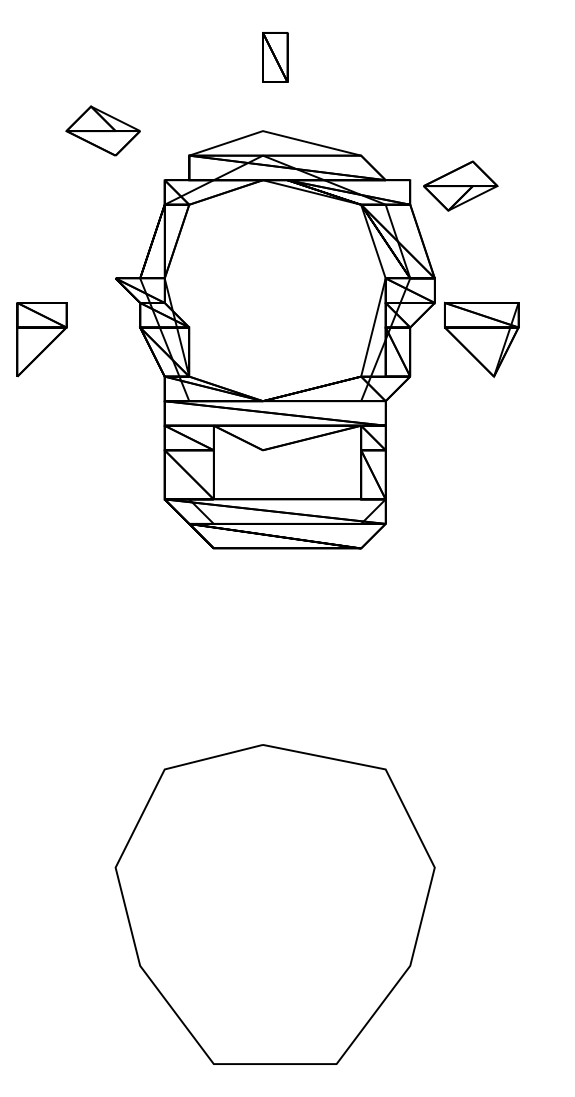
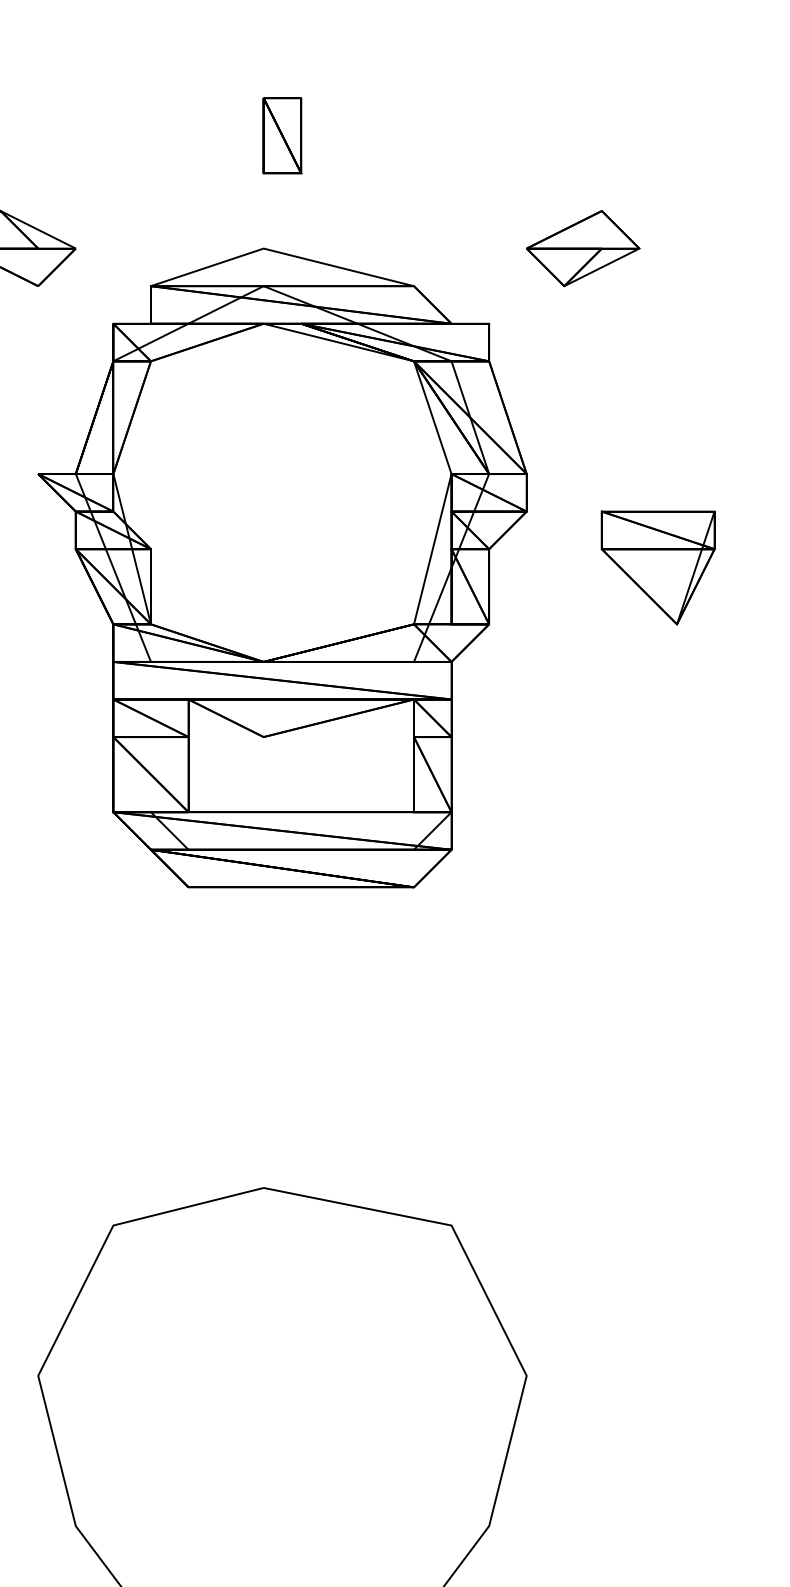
part: (460, 185) -> (582, 247), moved
part: (481, 339) -> (657, 567), moved

